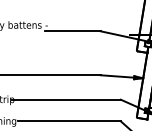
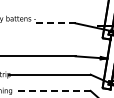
line: (72, 31) -> (54, 23), solid -> dashed
line: (70, 120) -> (52, 90), solid -> dashed

